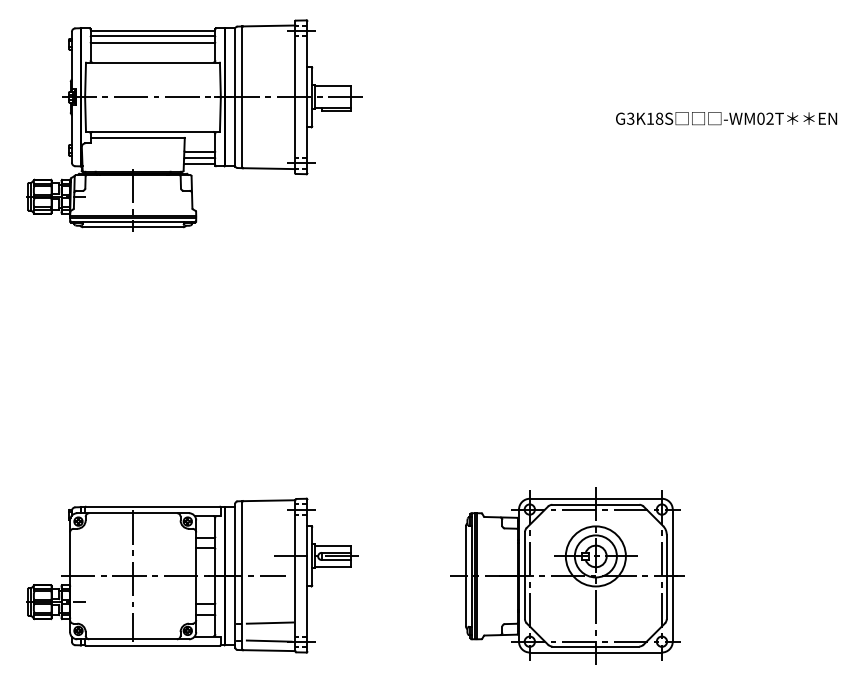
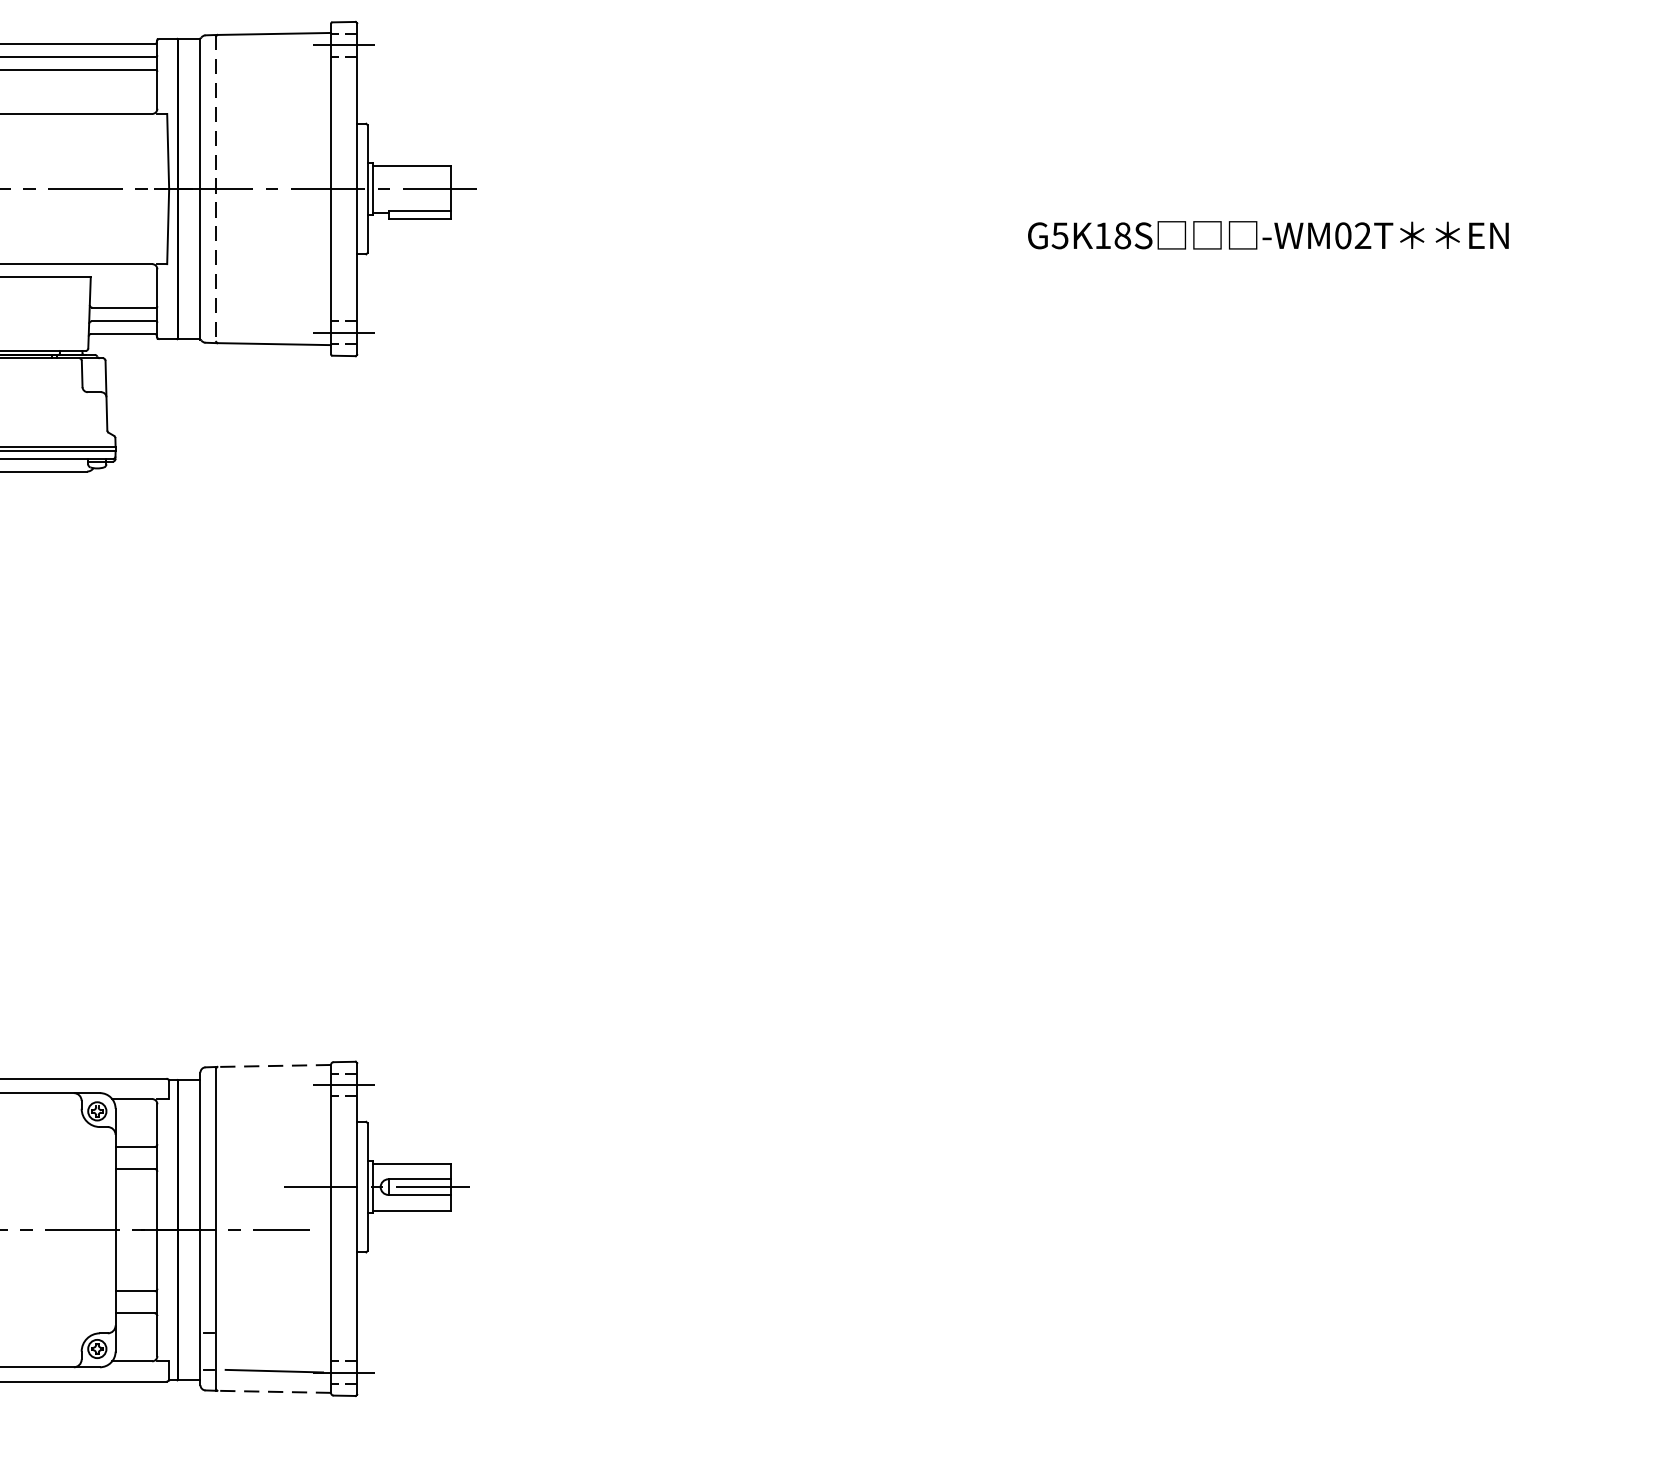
line: (242, 97) -> (216, 189), solid -> dashed
text: (630, 118) -> (1059, 235), G3K18S -> G5K18S
line: (268, 500) -> (272, 1065), solid -> dashed
part: (567, 575) -> (922, 1228), removed
line: (269, 622) -> (274, 1330), removed
line: (268, 650) -> (272, 1391), solid -> dashed

